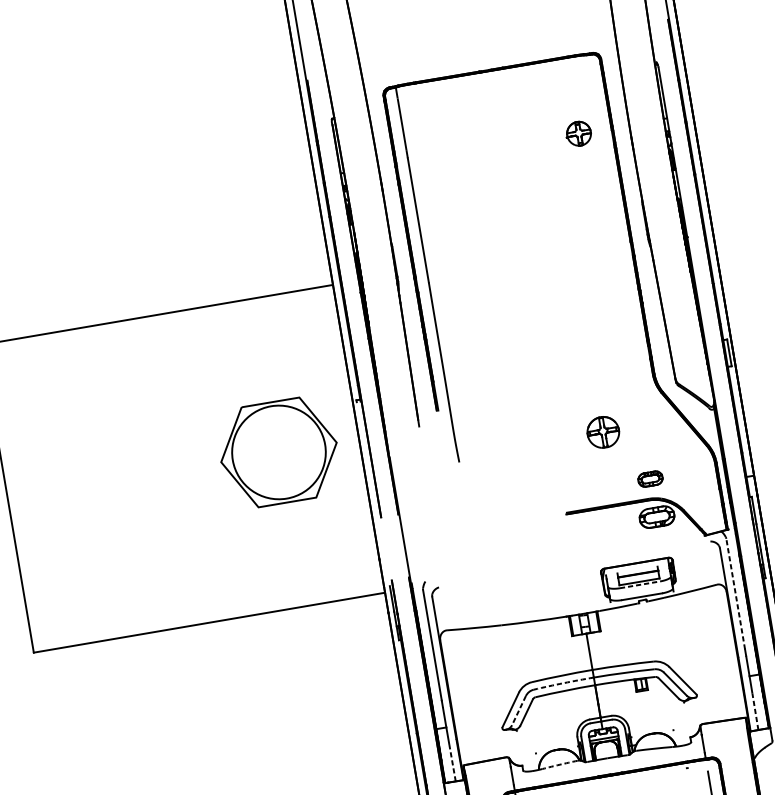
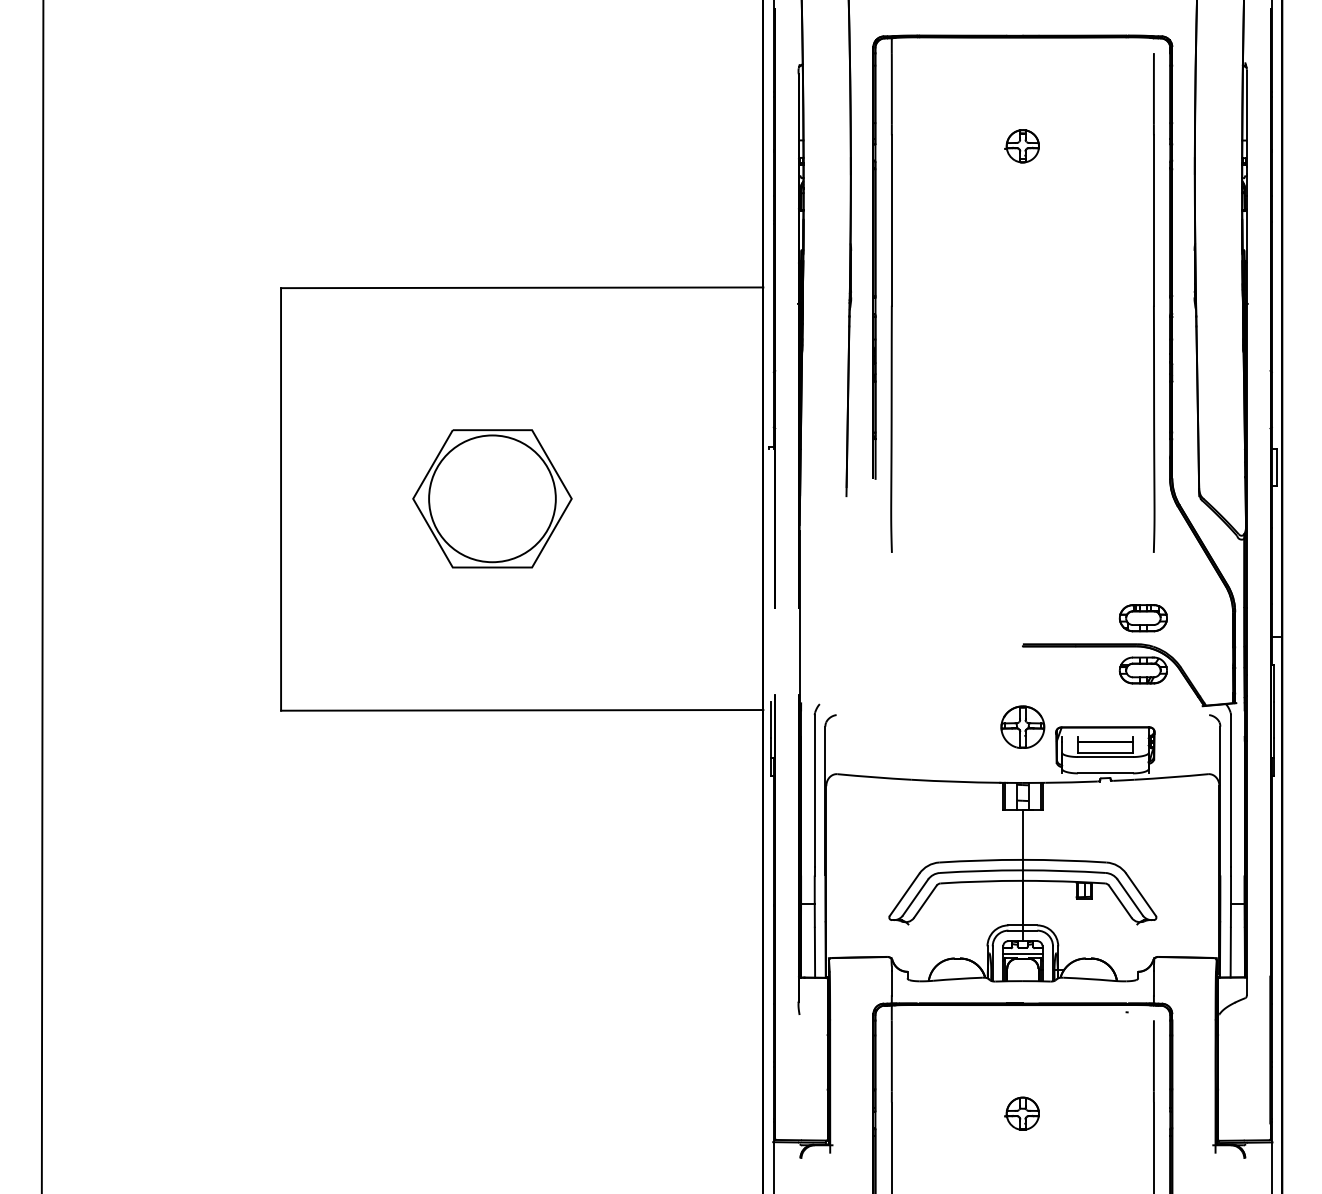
part: (578, 134) -> (1021, 146), moved
line: (619, 247) -> (1154, 302), added
part: (602, 431) -> (1022, 726), moved
part: (278, 452) -> (492, 498), moved
part: (649, 479) -> (1142, 618), size x1.43
line: (640, 585) -> (1105, 757), dashed -> solid
line: (736, 594) -> (1231, 791), dashed -> solid
arc: (563, 683) -> (981, 871), dashed -> solid
line: (518, 710) -> (915, 897), dashed -> solid
line: (755, 711) -> (1230, 952), dashed -> solid
line: (452, 763) -> (814, 952), dashed -> solid
arc: (559, 764) -> (957, 978), dashed -> solid

